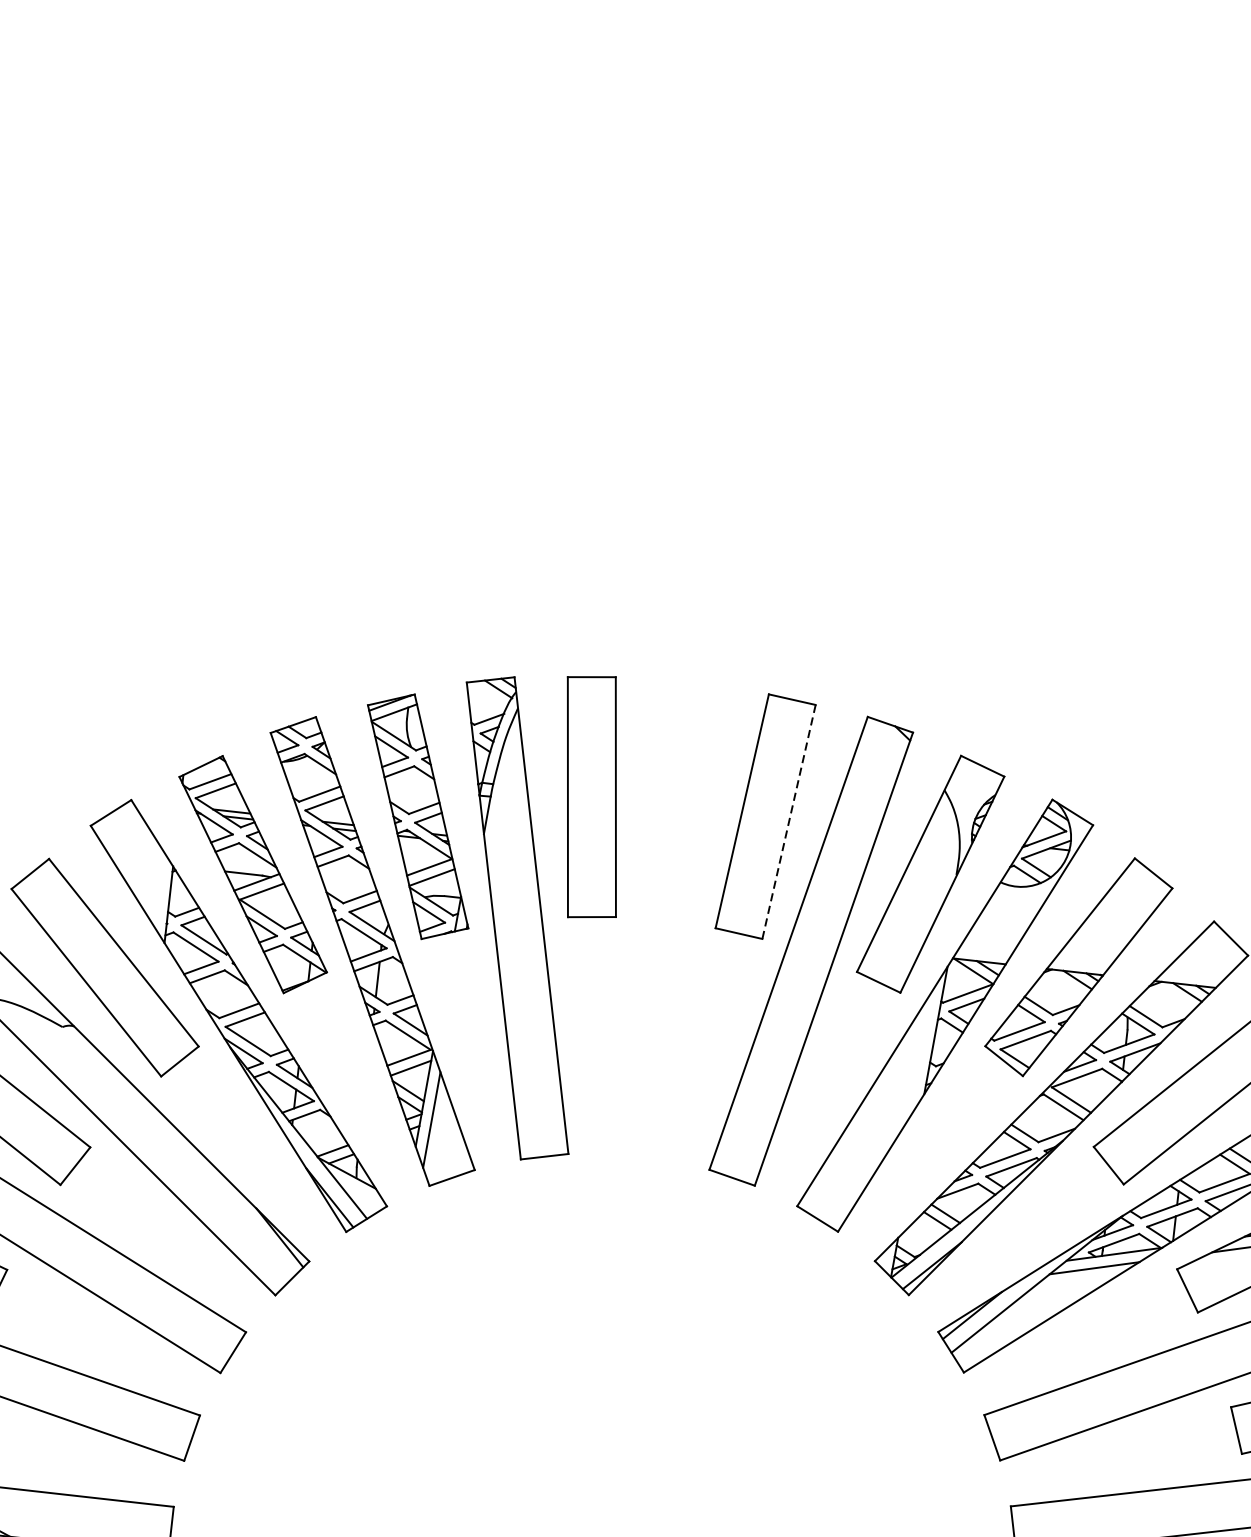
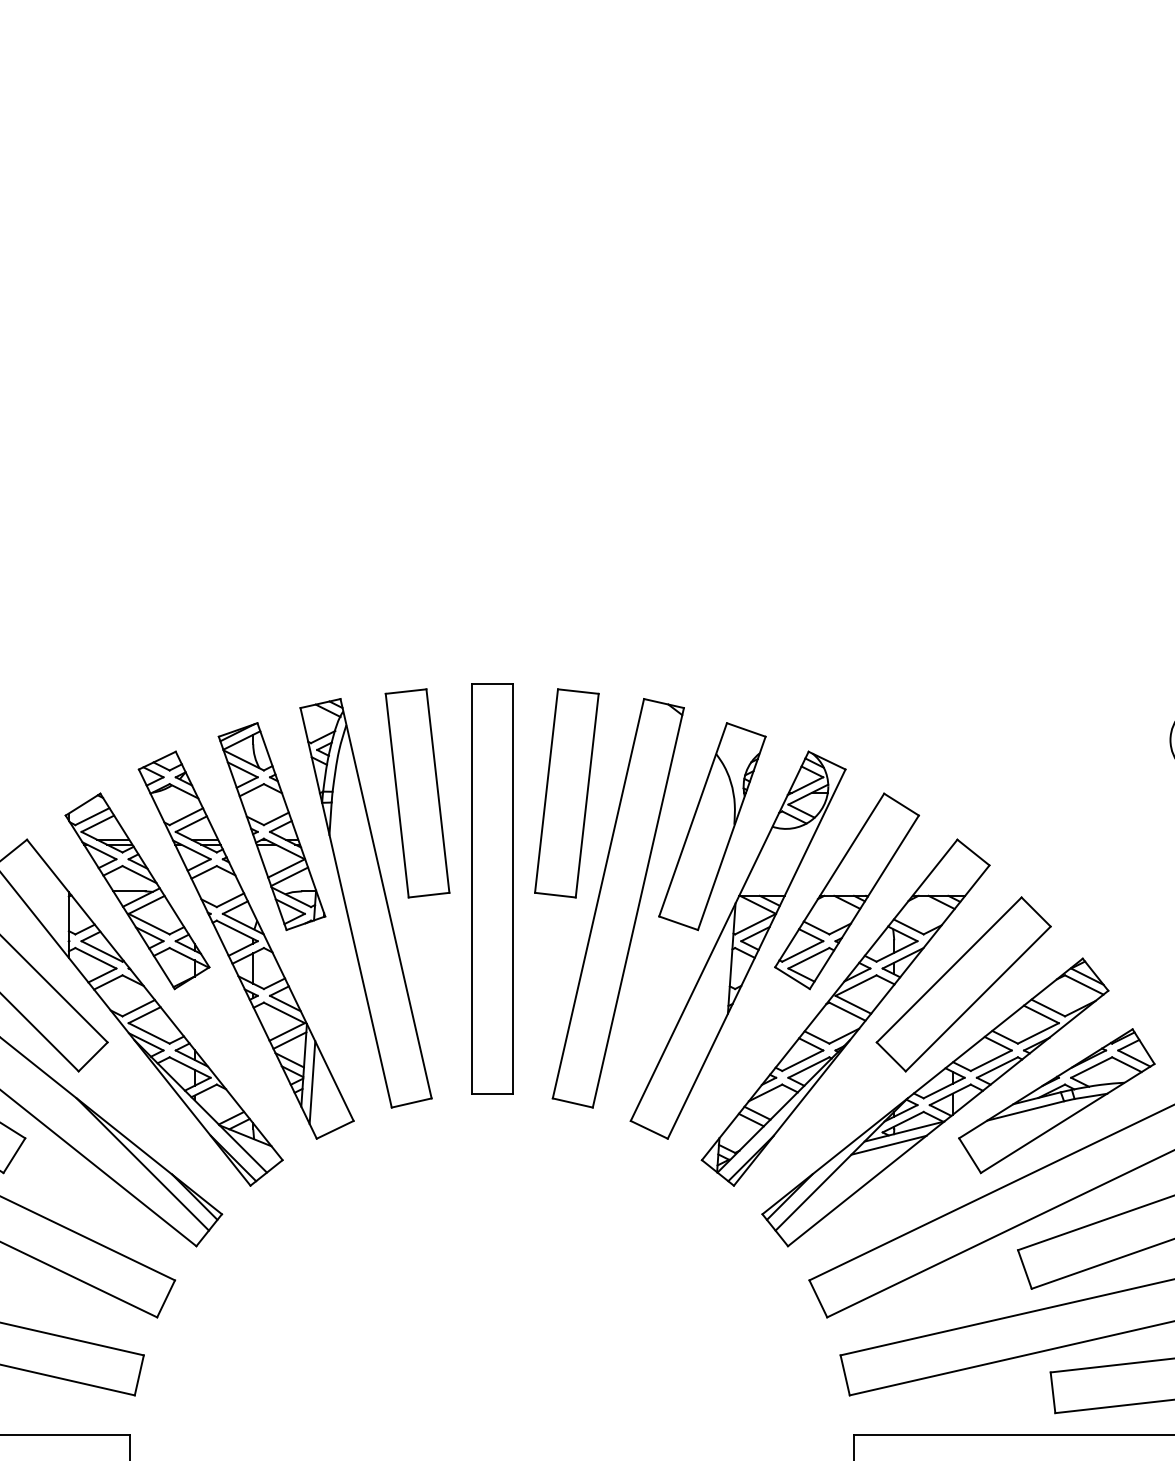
line: (789, 821) -> (587, 795), dashed -> solid
part: (666, 917) -> (492, 888), added
line: (223, 1193) -> (142, 1164), added

